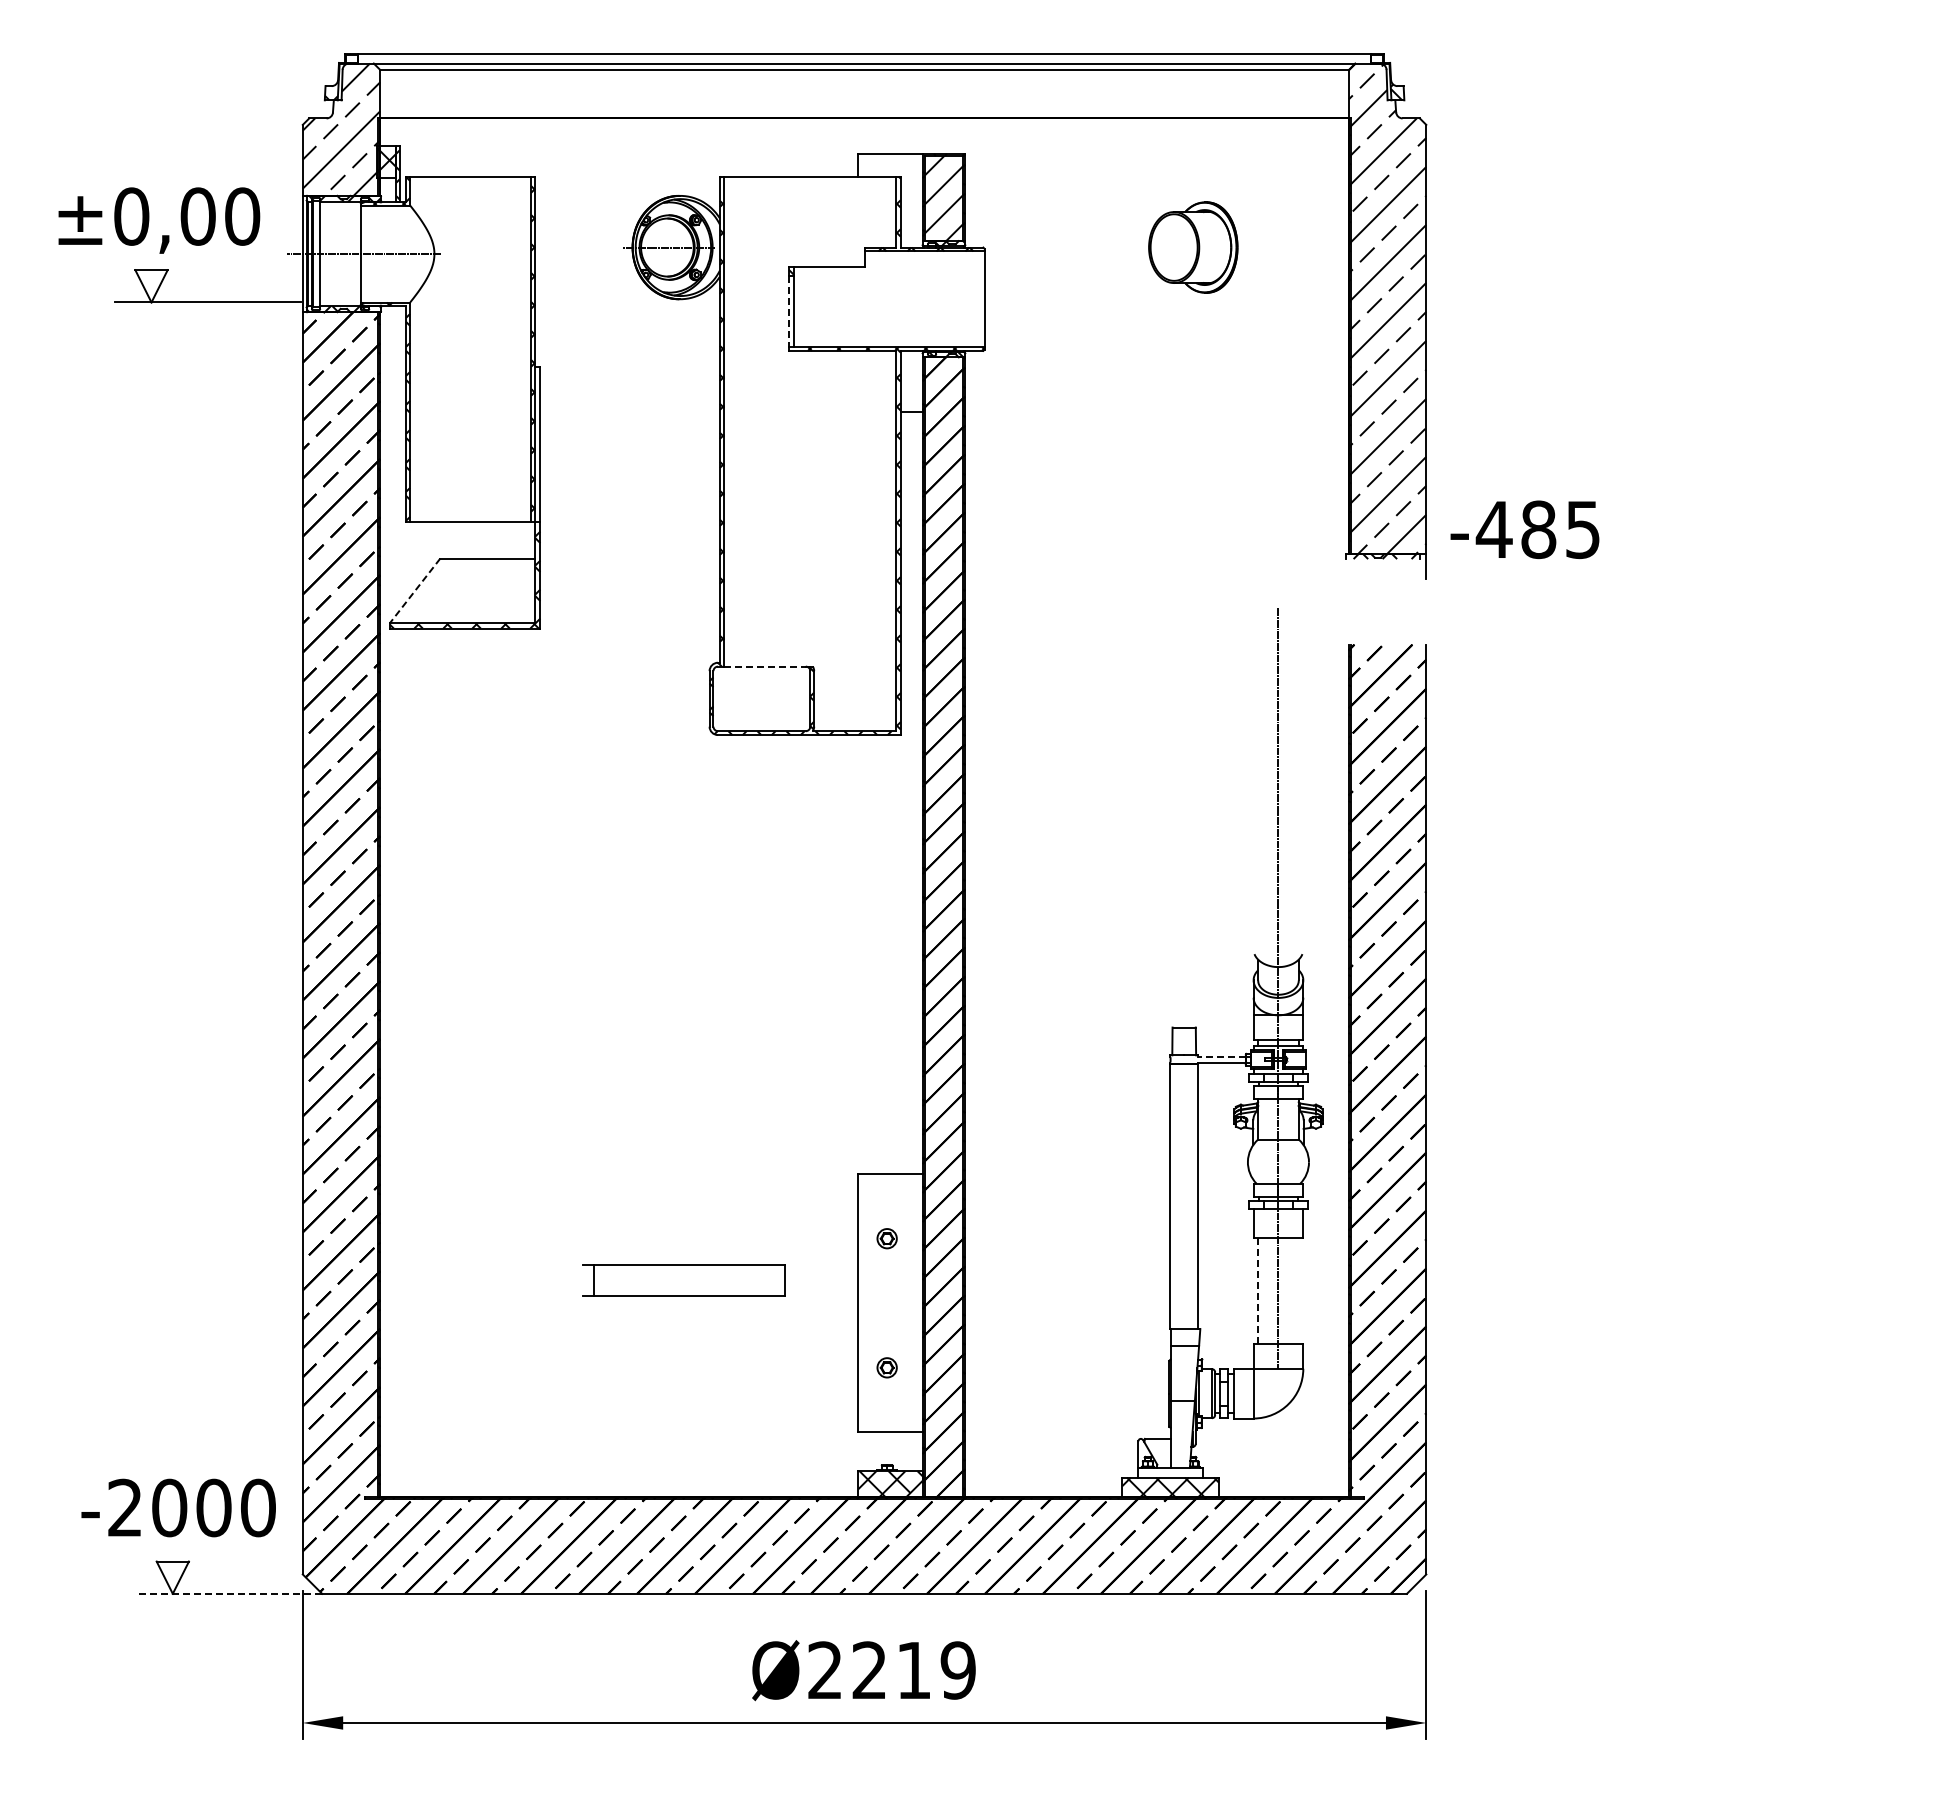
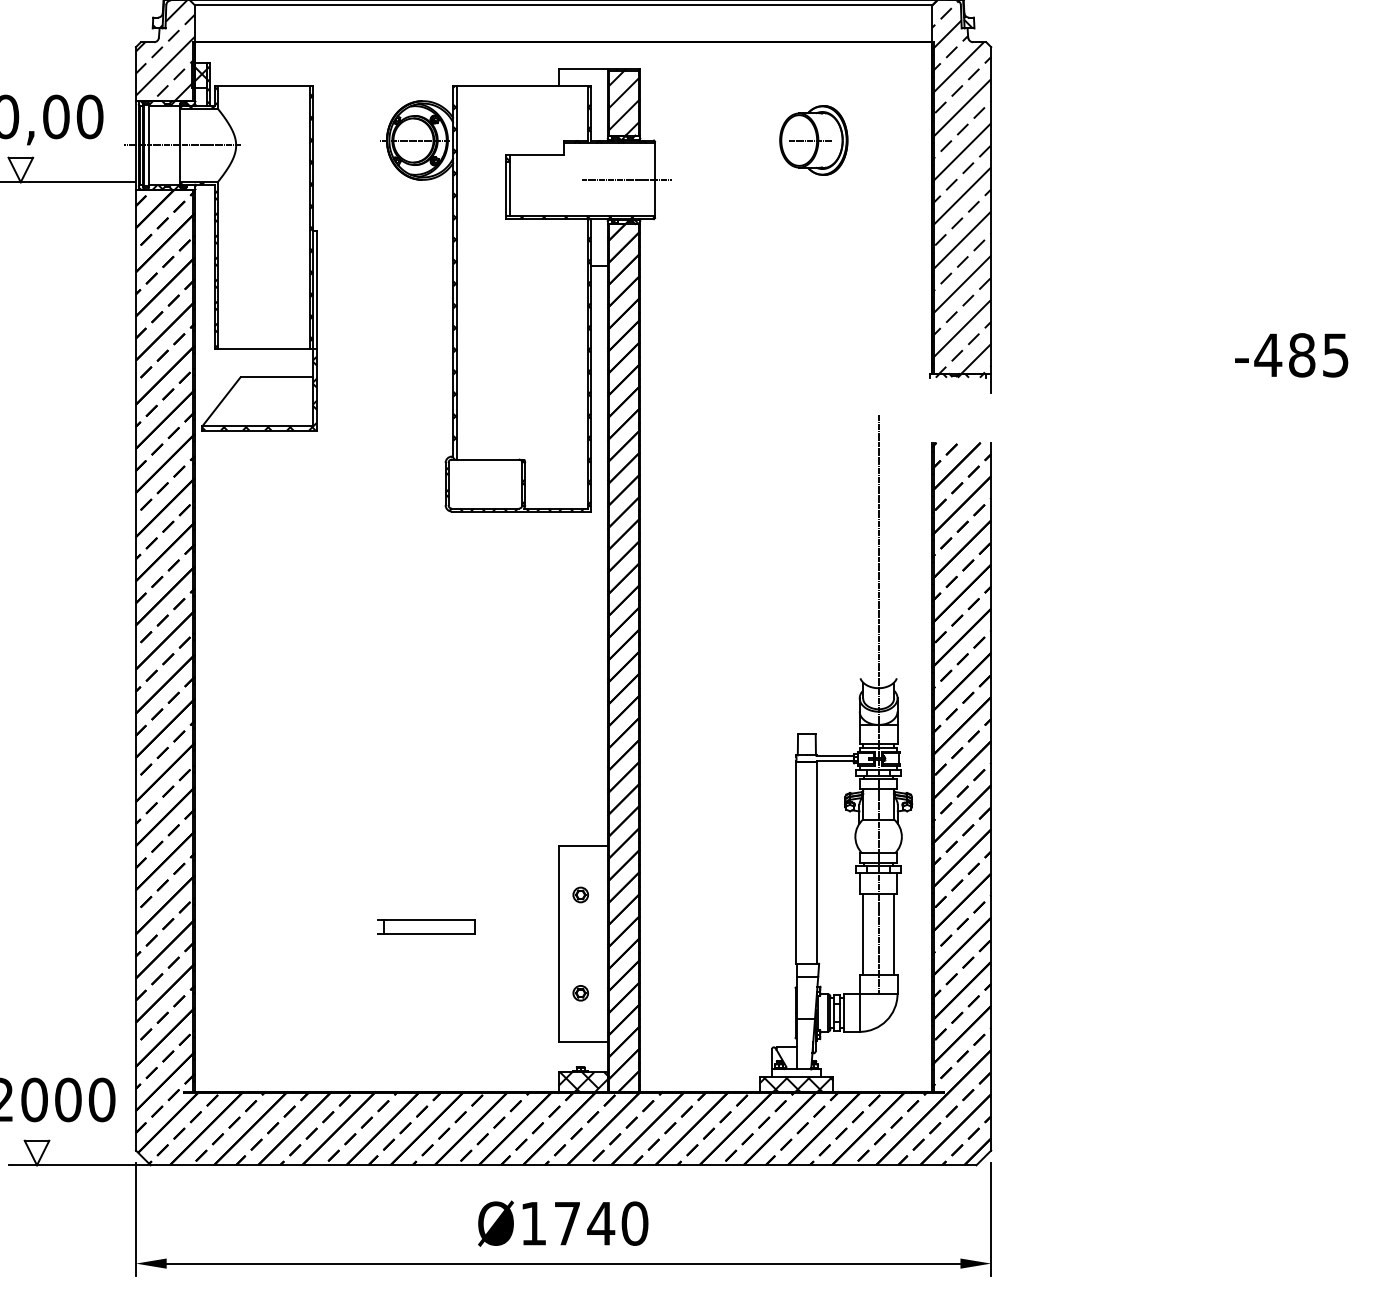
line: (1188, 247) -> (810, 140), added
line: (947, 299) -> (626, 180), added
line: (789, 311) -> (506, 189), dashed -> solid
text: (1524, 529) -> (1291, 355), moved
line: (415, 590) -> (221, 401), dashed -> solid
line: (765, 666) -> (488, 459), dashed -> solid
line: (1221, 1056) -> (835, 756), dashed -> solid
part: (684, 1280) -> (426, 926), size x0.62
line: (1298, 1290) -> (893, 934), added
line: (1258, 1291) -> (863, 935), dashed -> solid
line: (228, 1593) -> (79, 1165), dashed -> solid
text: (891, 1670) -> (584, 1223), Ø2219 -> Ø1740

